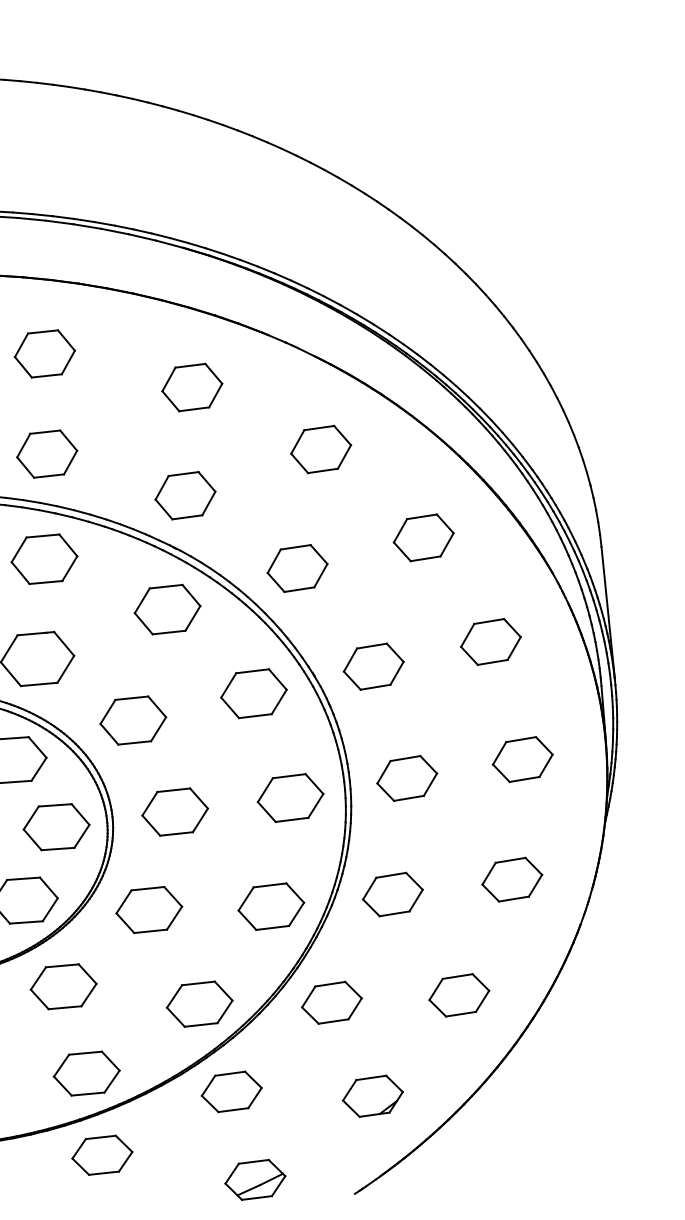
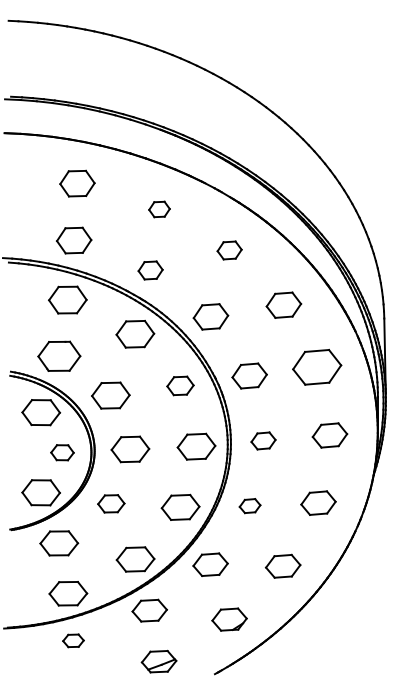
part: (192, 387) -> (159, 209), size x0.6
part: (320, 449) -> (229, 250), size x0.7
part: (185, 495) -> (150, 270), size x0.7
part: (491, 642) -> (317, 367), size x1.4
part: (253, 693) -> (180, 385), size x0.7
part: (407, 777) -> (263, 440), size x0.7
part: (56, 827) -> (62, 452), size x0.6
part: (391, 893) -> (249, 505), size x0.6
part: (149, 909) -> (111, 503), size x0.7
part: (102, 1154) -> (73, 640), size x0.6

